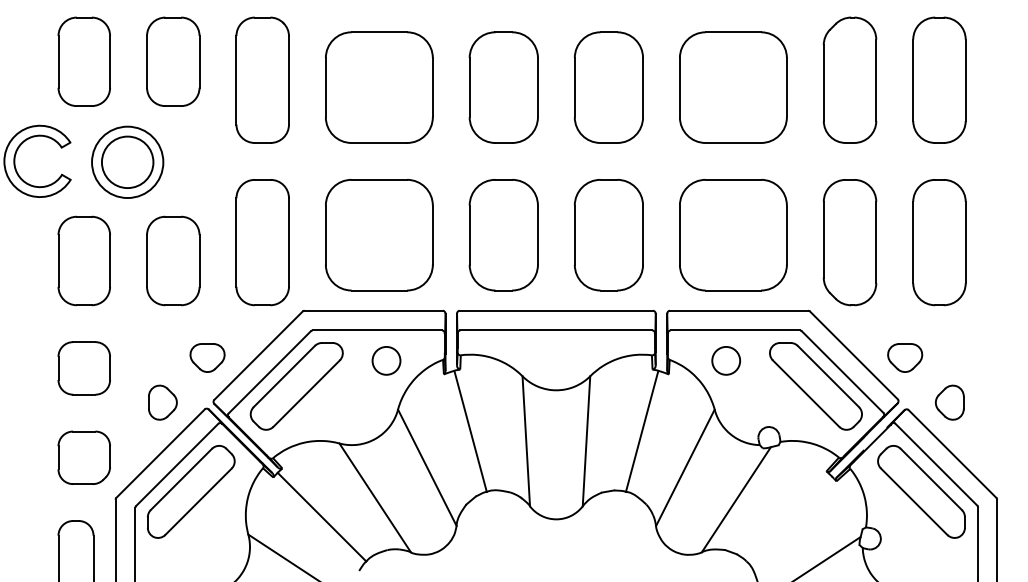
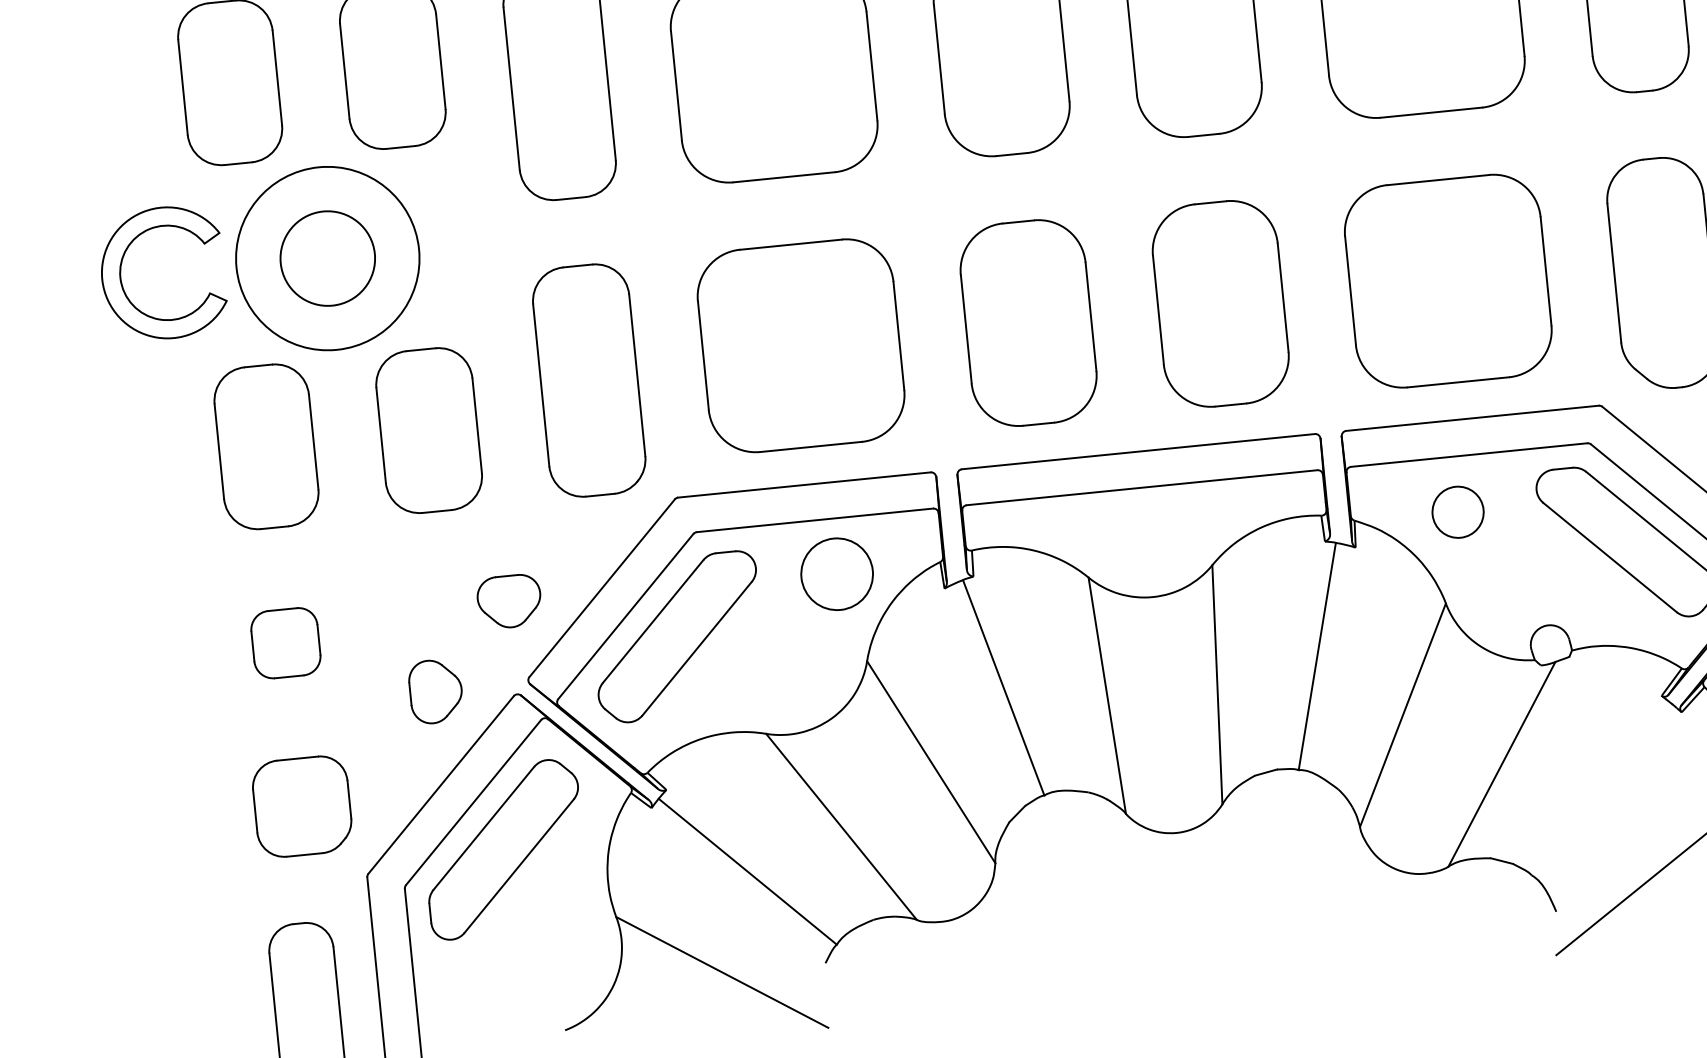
circle: (127, 162) -> (327, 258), size x1.4
circle: (386, 360) -> (837, 573), size x1.4
part: (83, 368) -> (284, 643), size x0.7

